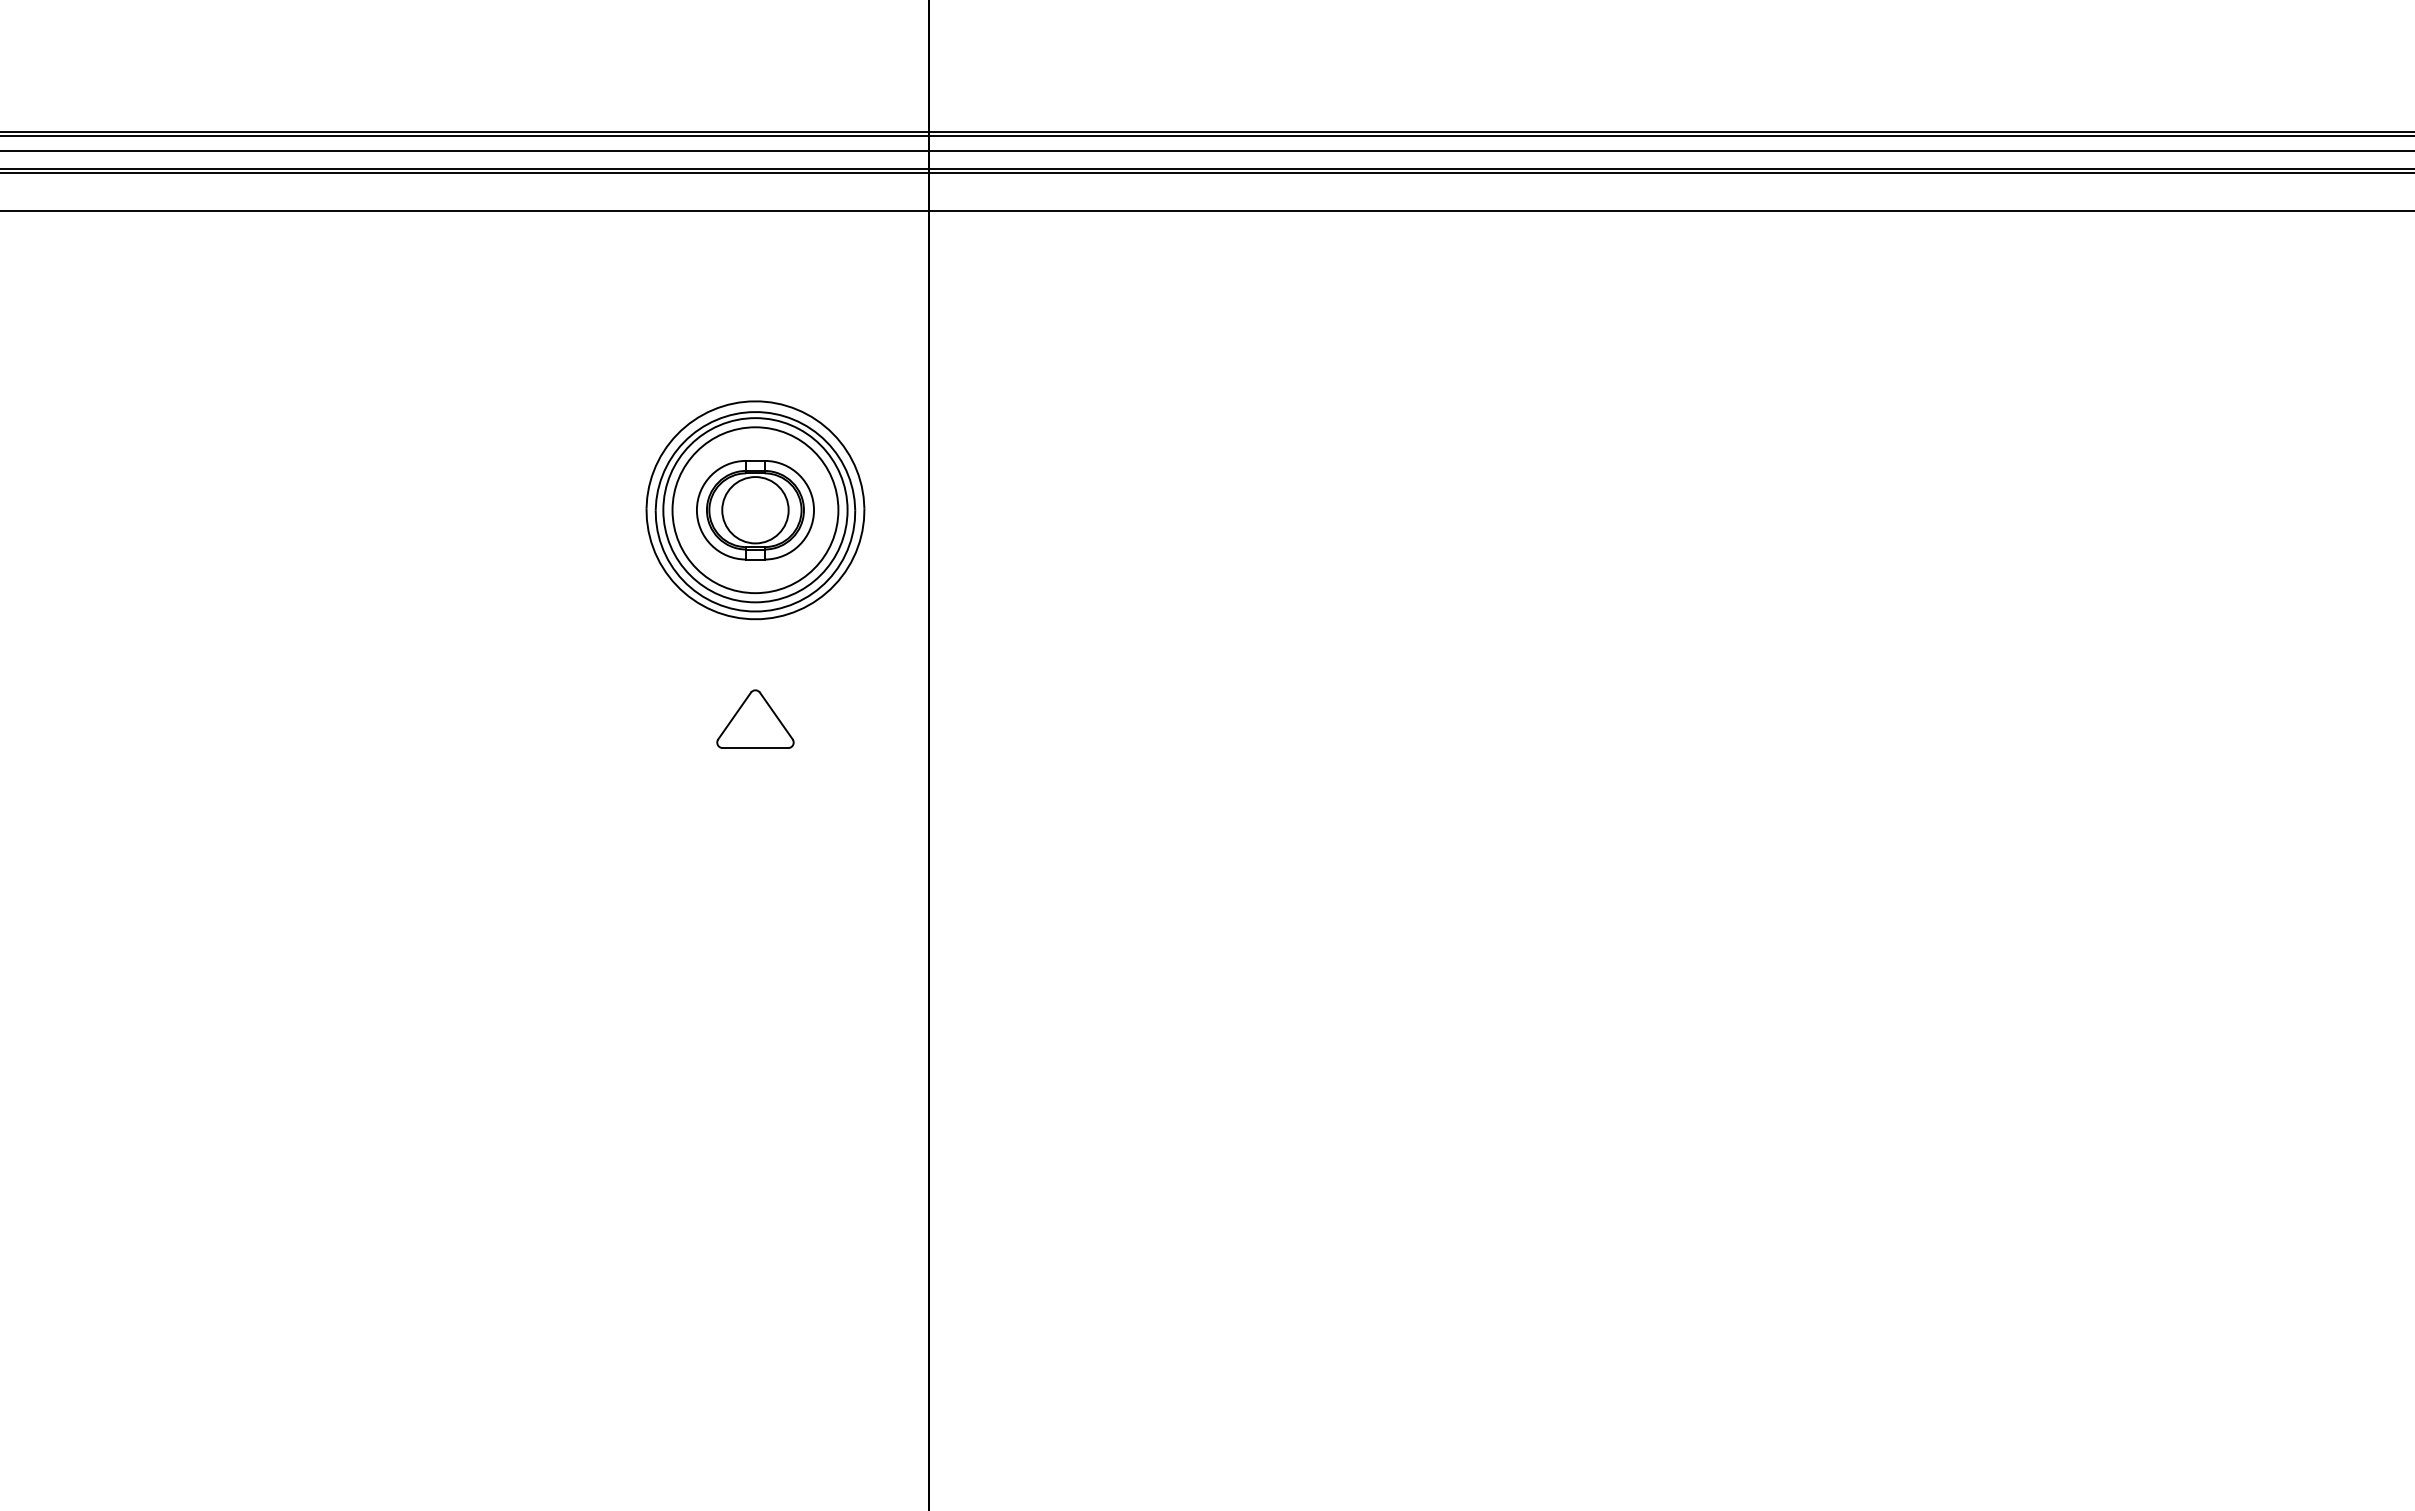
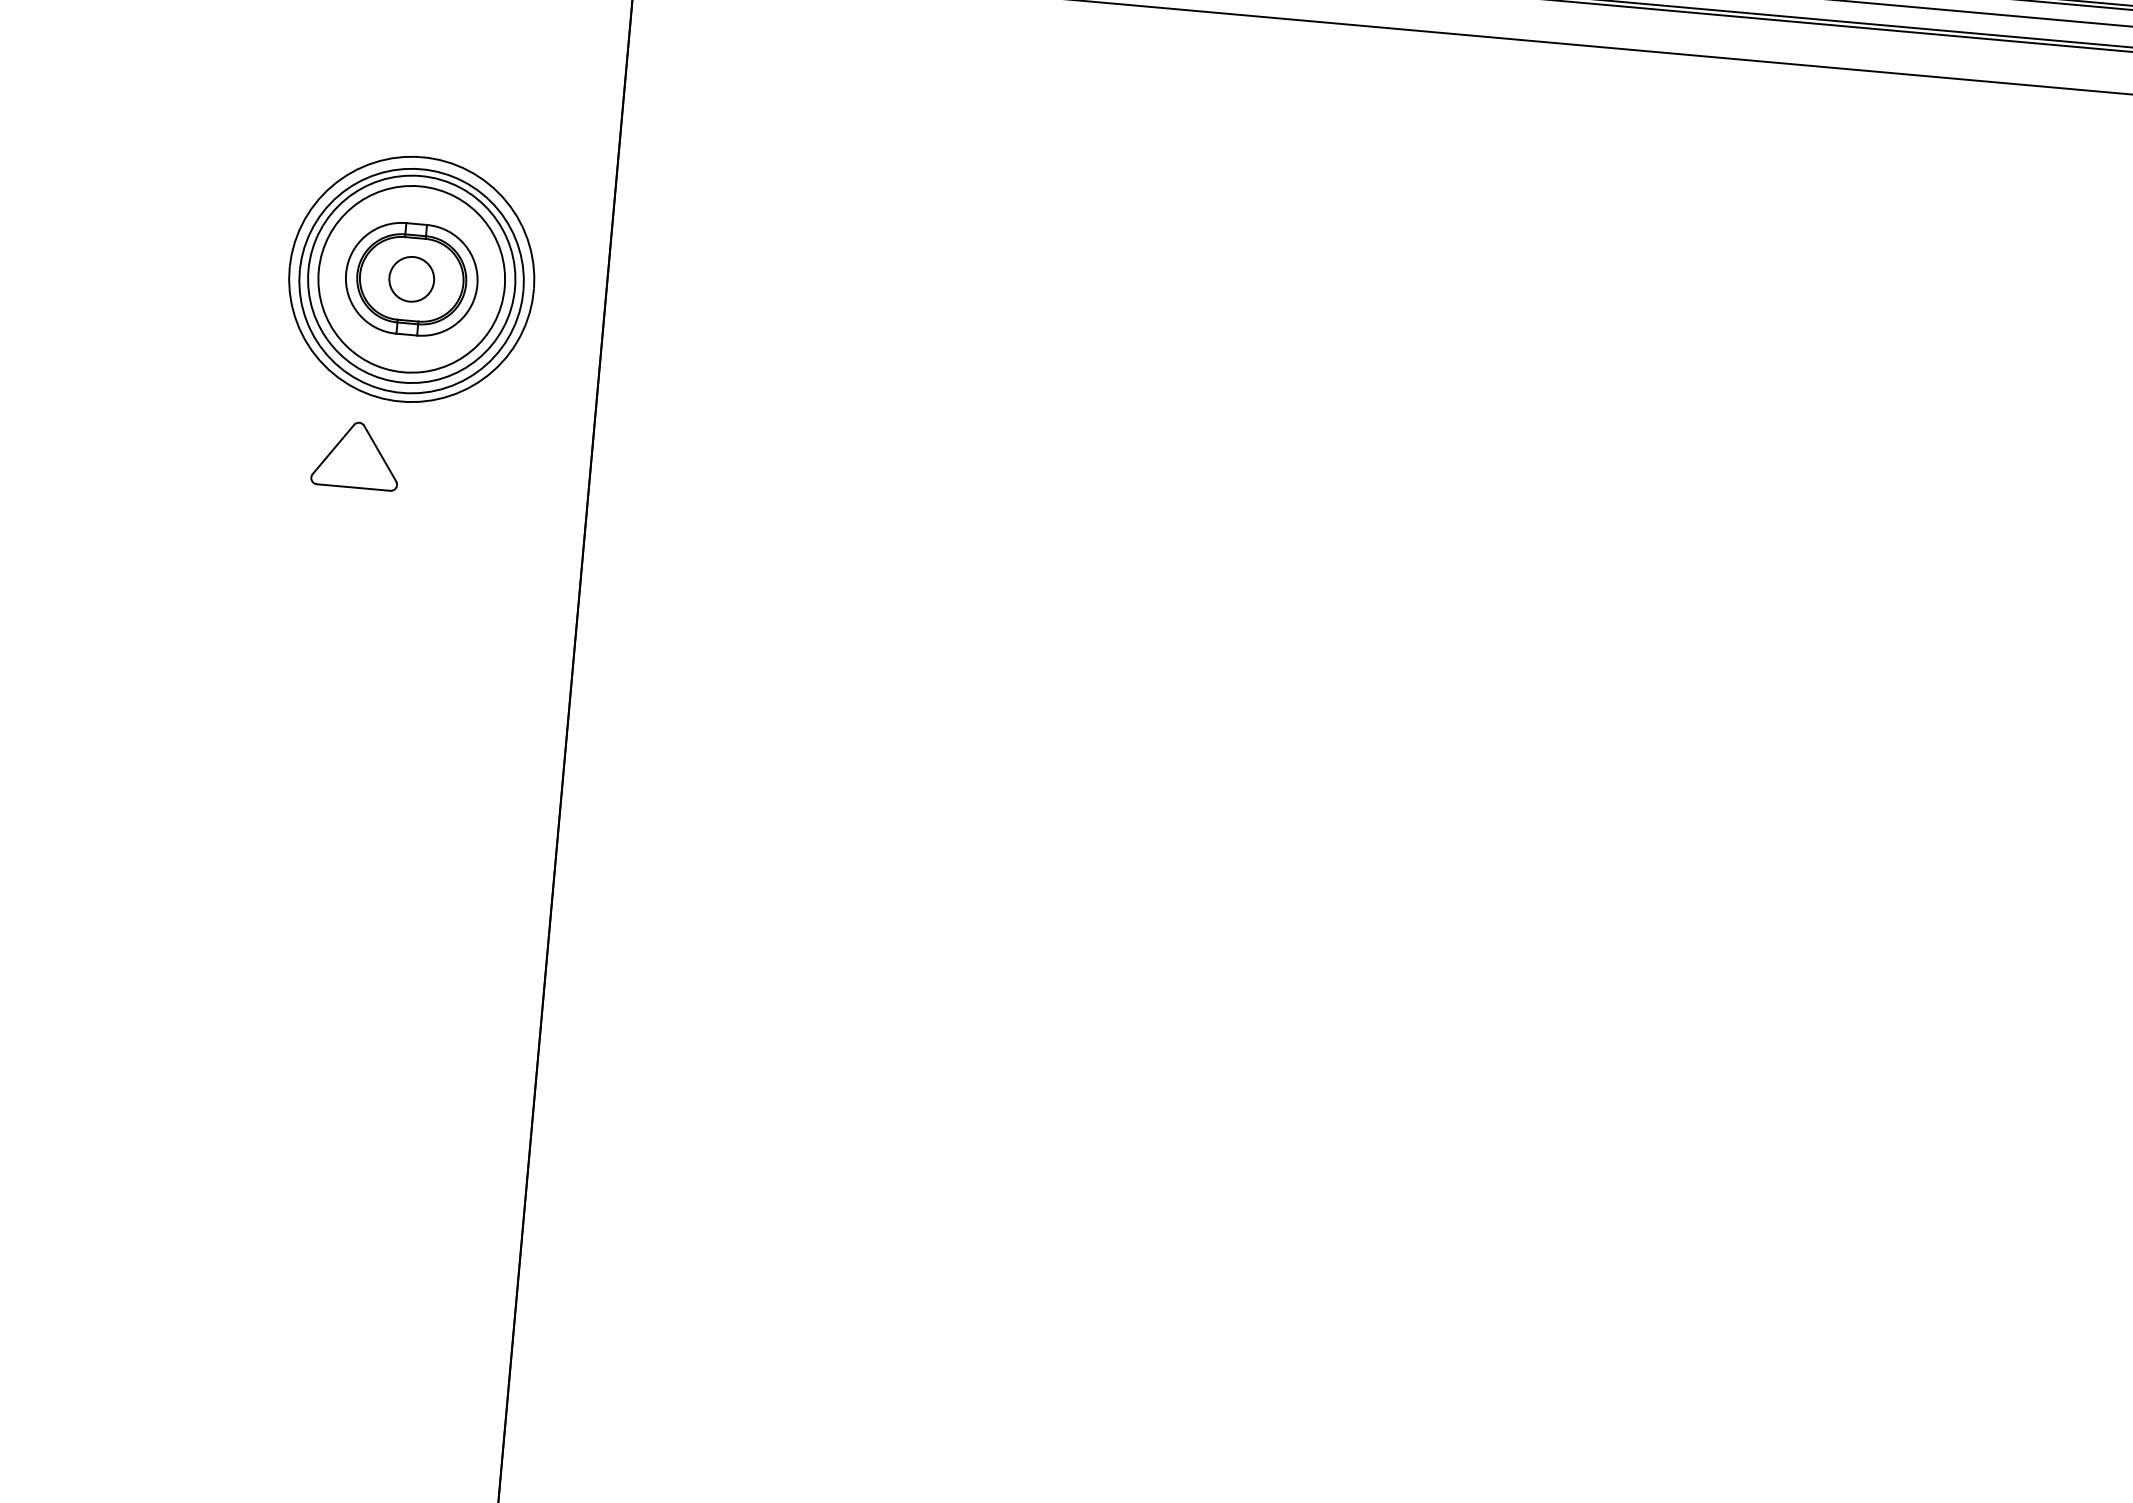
circle: (755, 510) -> (411, 279), size x0.6
part: (755, 718) -> (356, 454), moved

